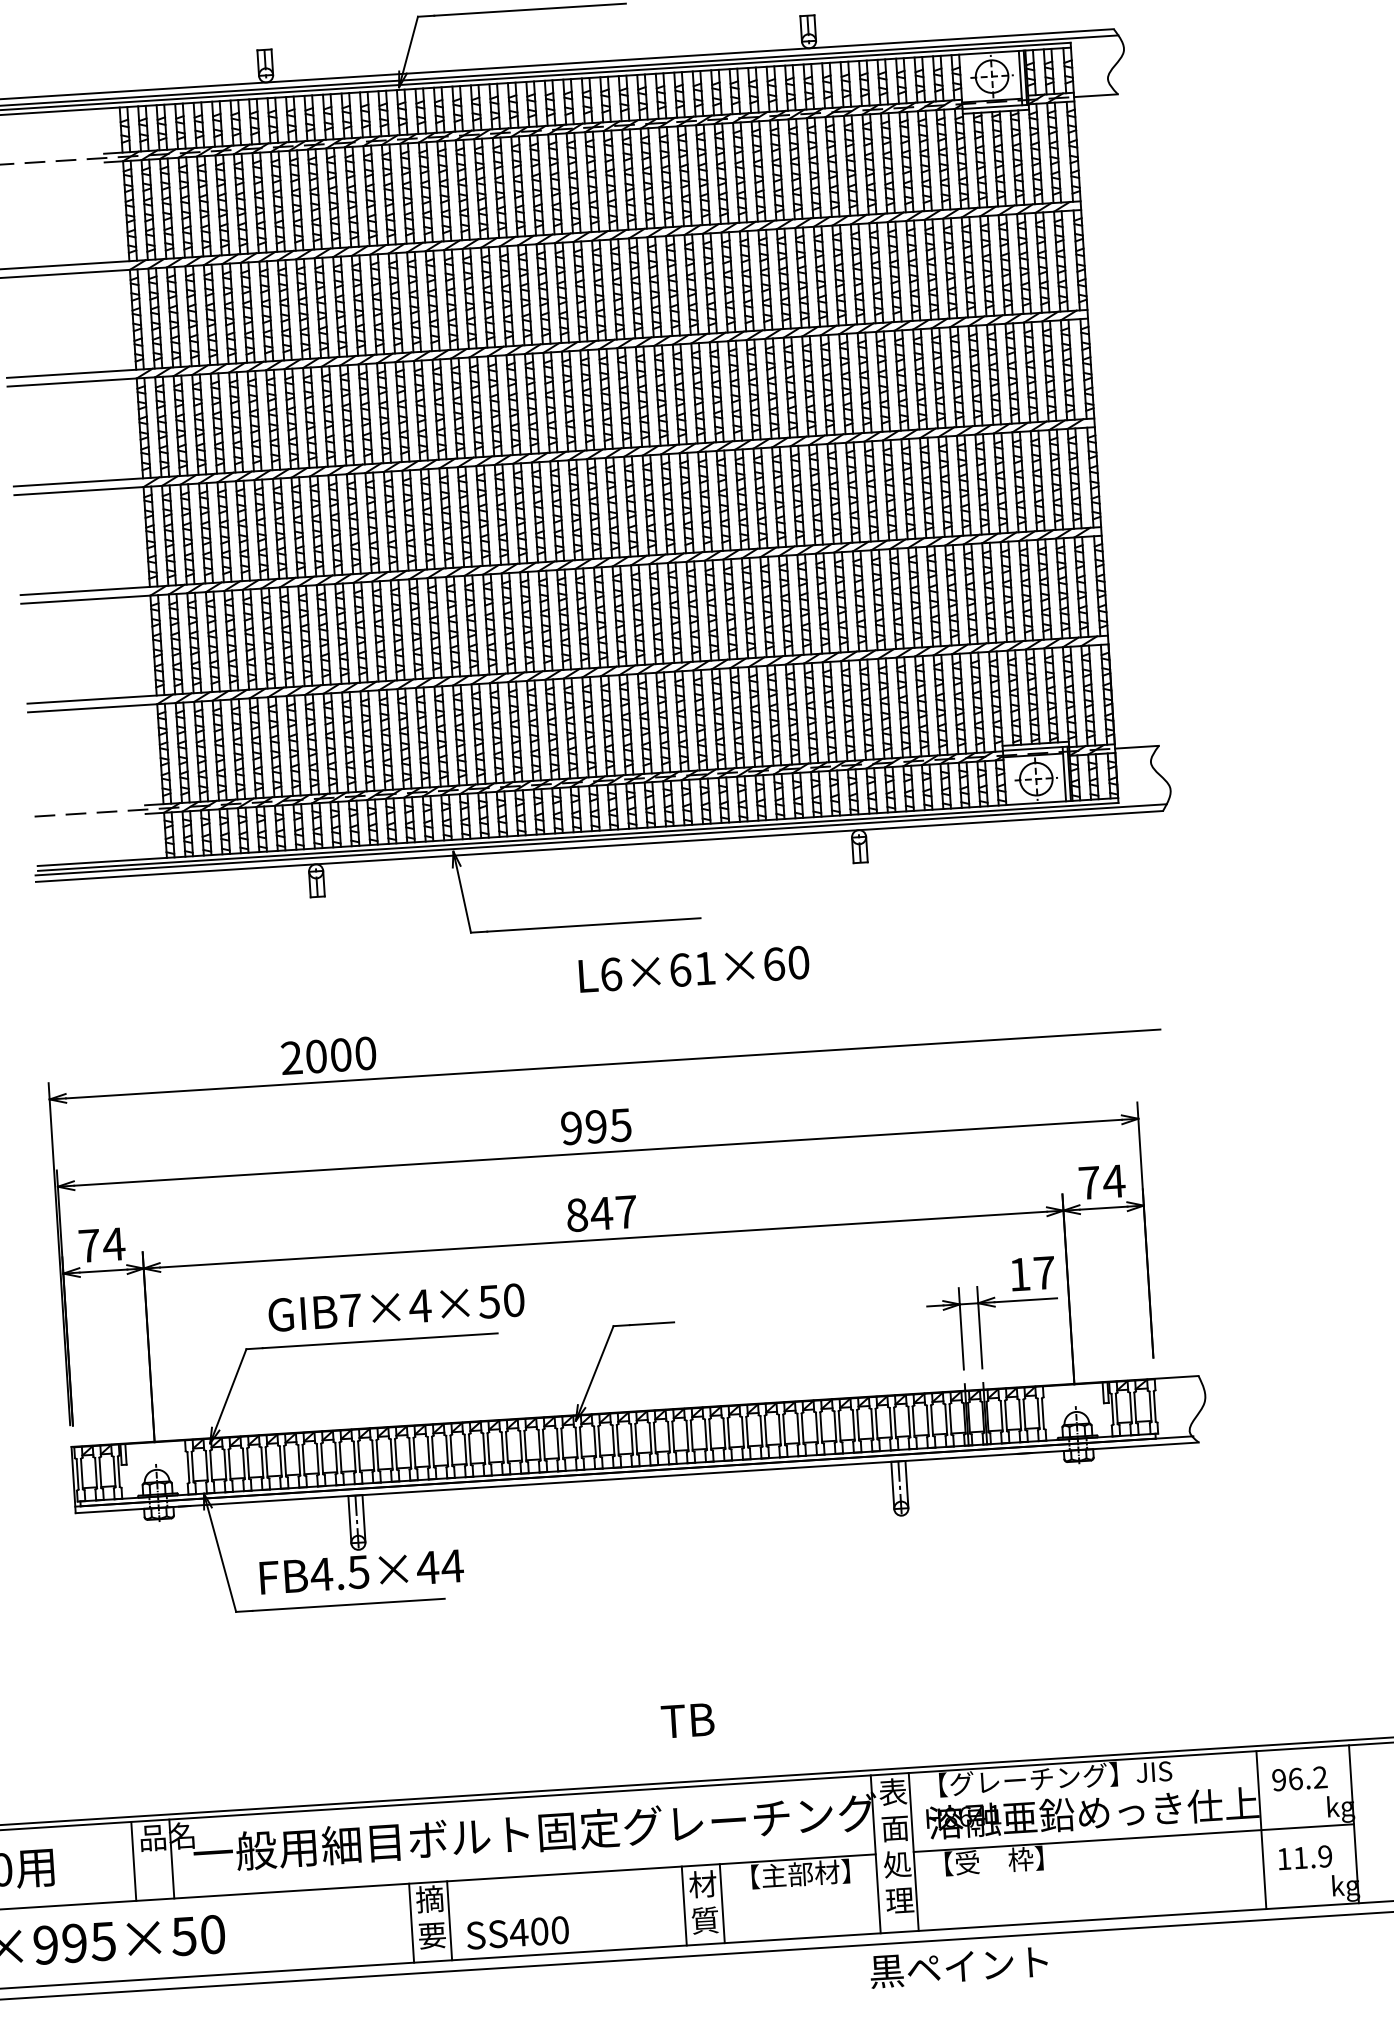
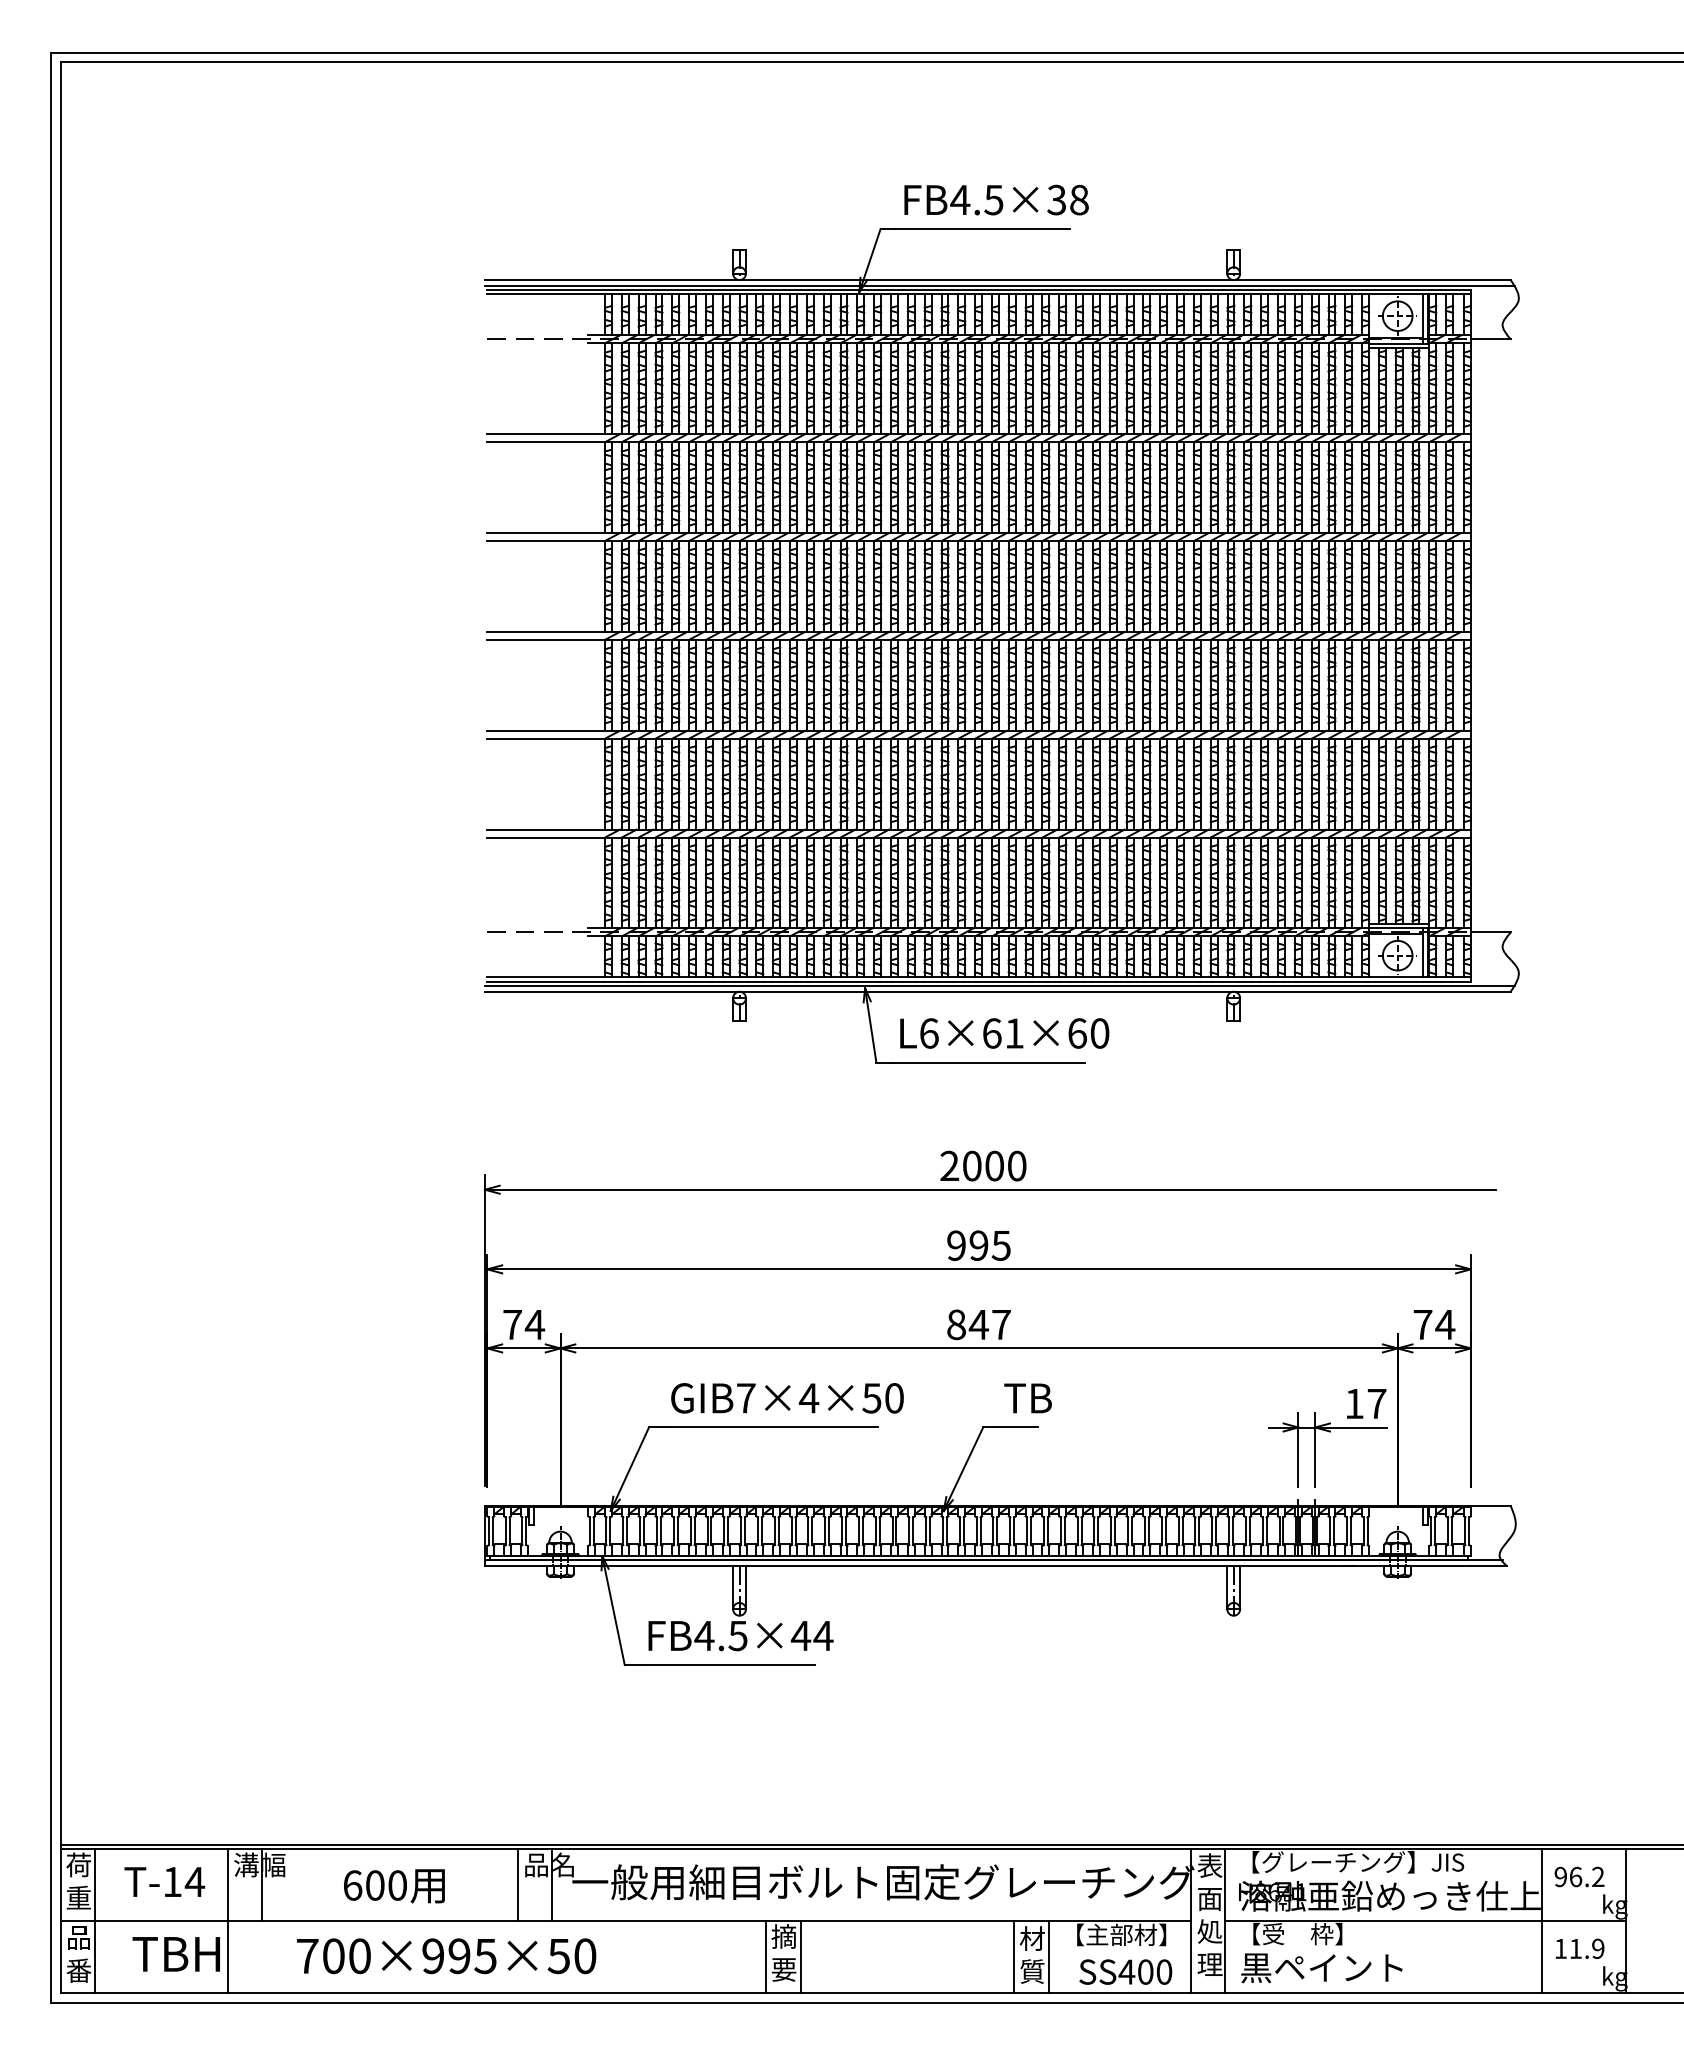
text: (693, 969) -> (1004, 1033), moved
text: (328, 1055) -> (983, 1165), moved
text: (687, 1720) -> (1027, 1398), moved
text: (517, 1932) -> (1125, 1971), moved
text: (958, 1967) -> (1321, 1968), moved

